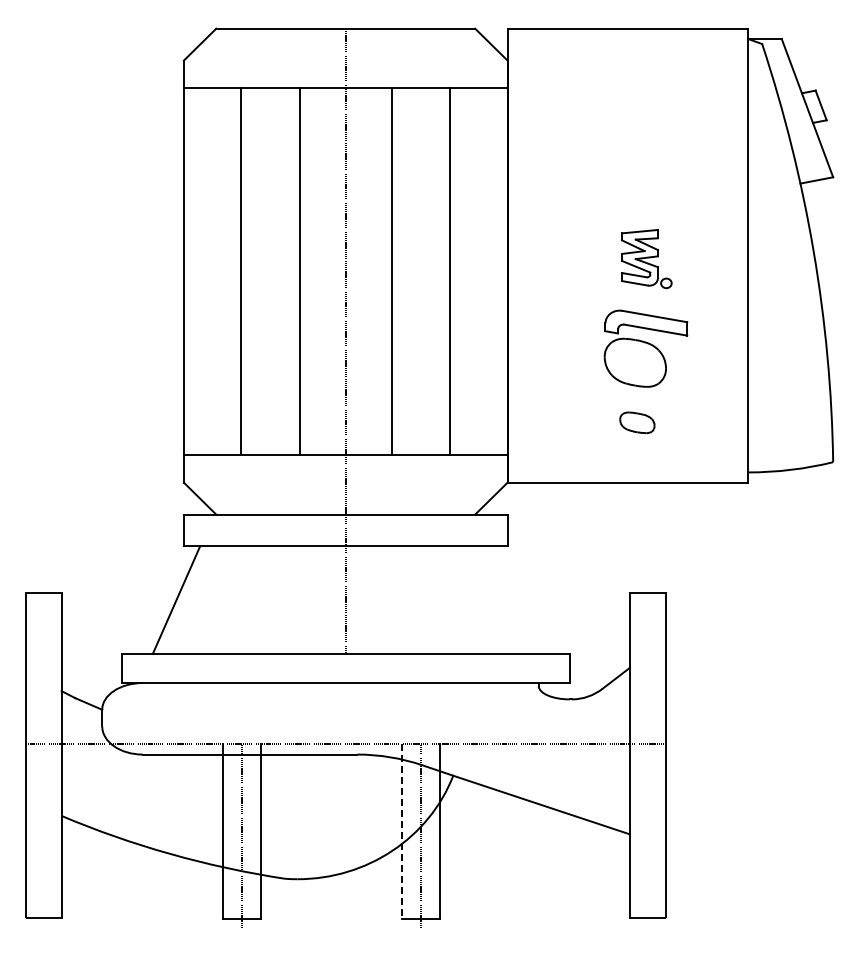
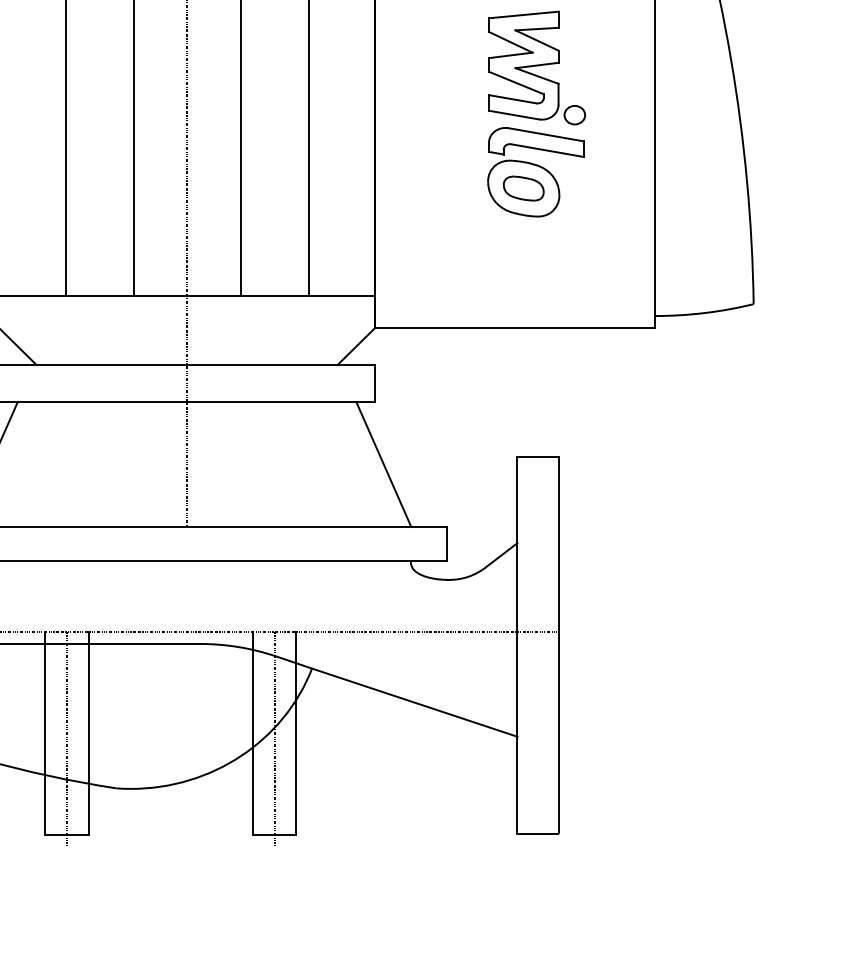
part: (646, 258) -> (536, 67), size x1.67
part: (637, 422) -> (523, 188), moved
line: (514, 599) -> (383, 463), added
line: (402, 831) -> (253, 733), dashed -> solid

